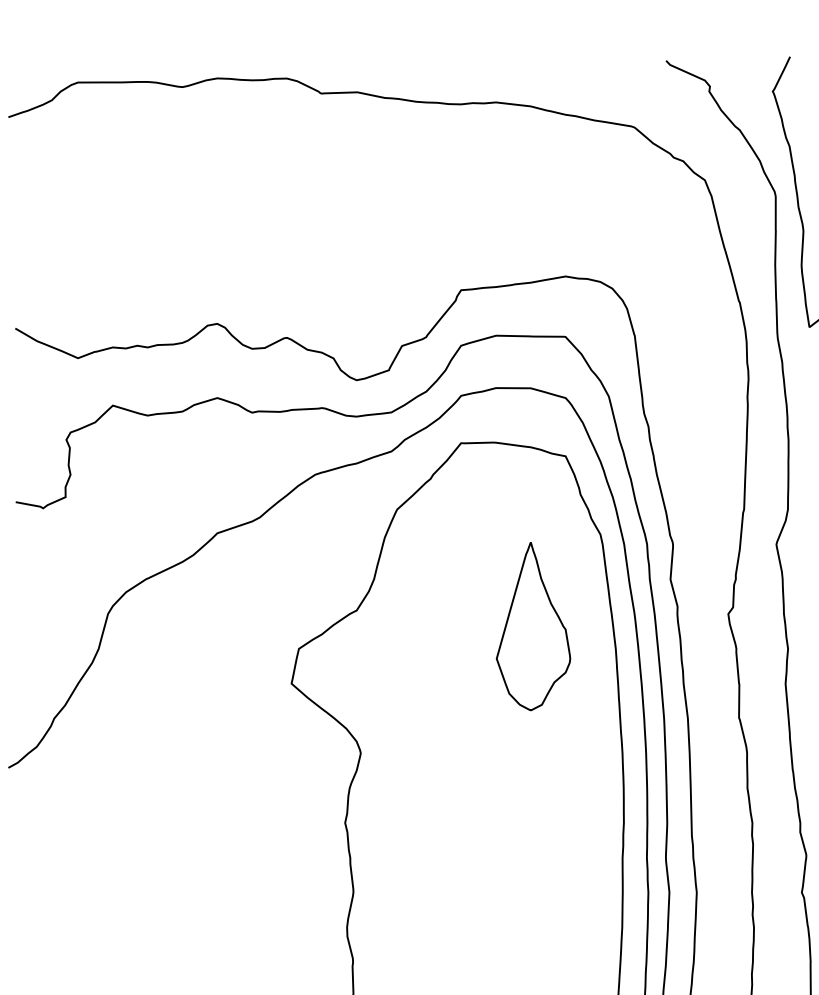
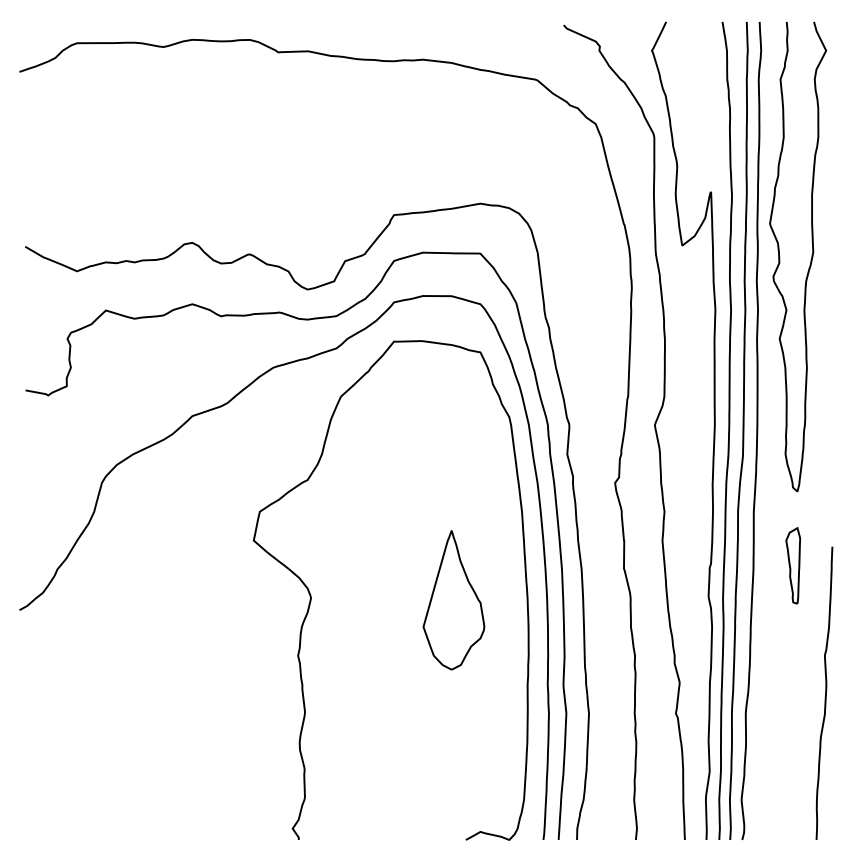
part: (532, 626) -> (453, 600), moved

